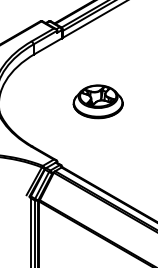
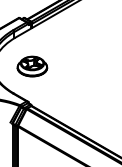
part: (98, 101) -> (32, 66), moved

